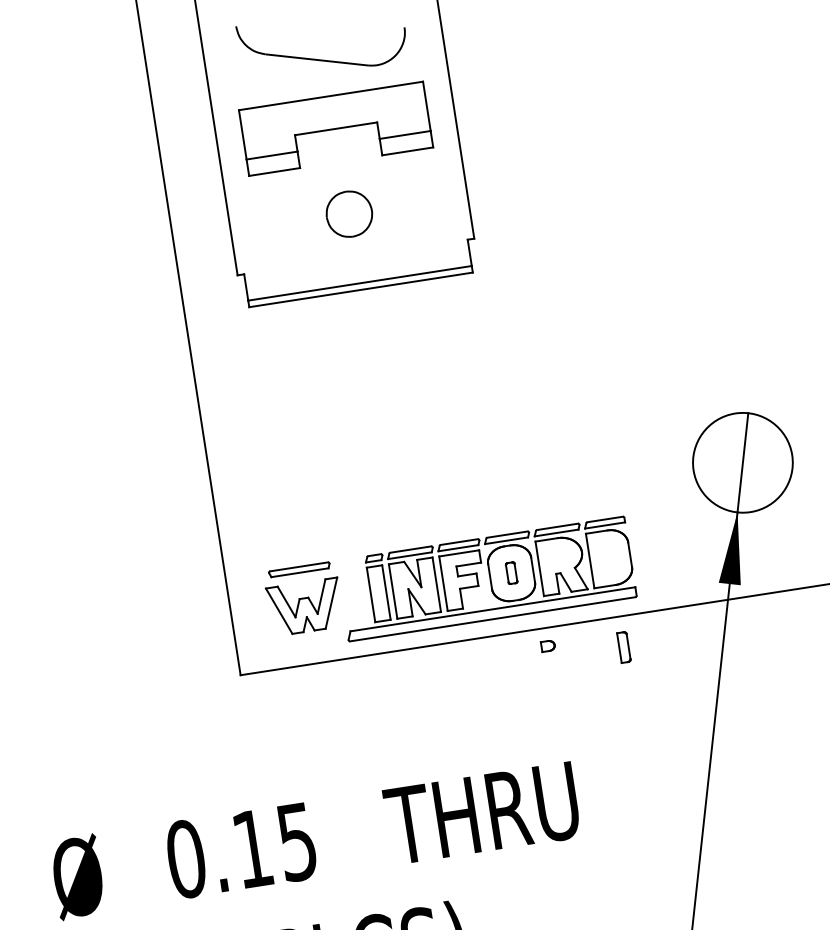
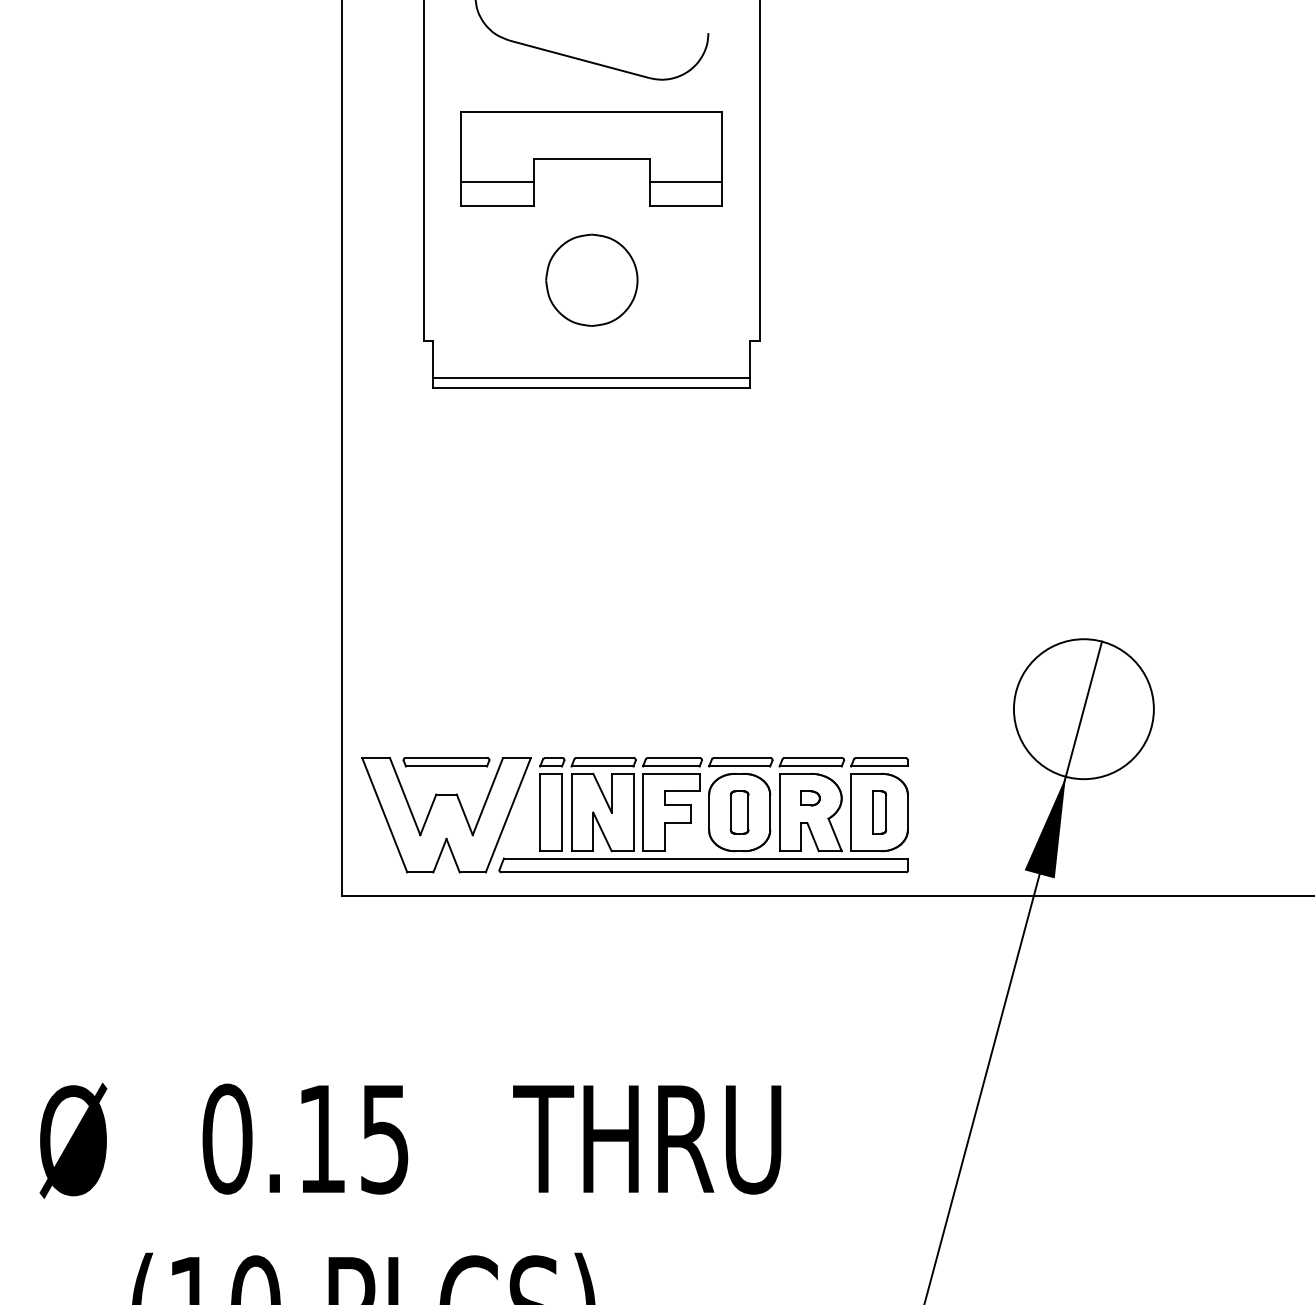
part: (349, 213) -> (591, 279), size x1.43
part: (511, 573) -> (739, 812), size x1.43
part: (305, 607) -> (446, 815), size x1.67
part: (548, 646) -> (810, 798), moved
part: (623, 647) -> (879, 812), moved

